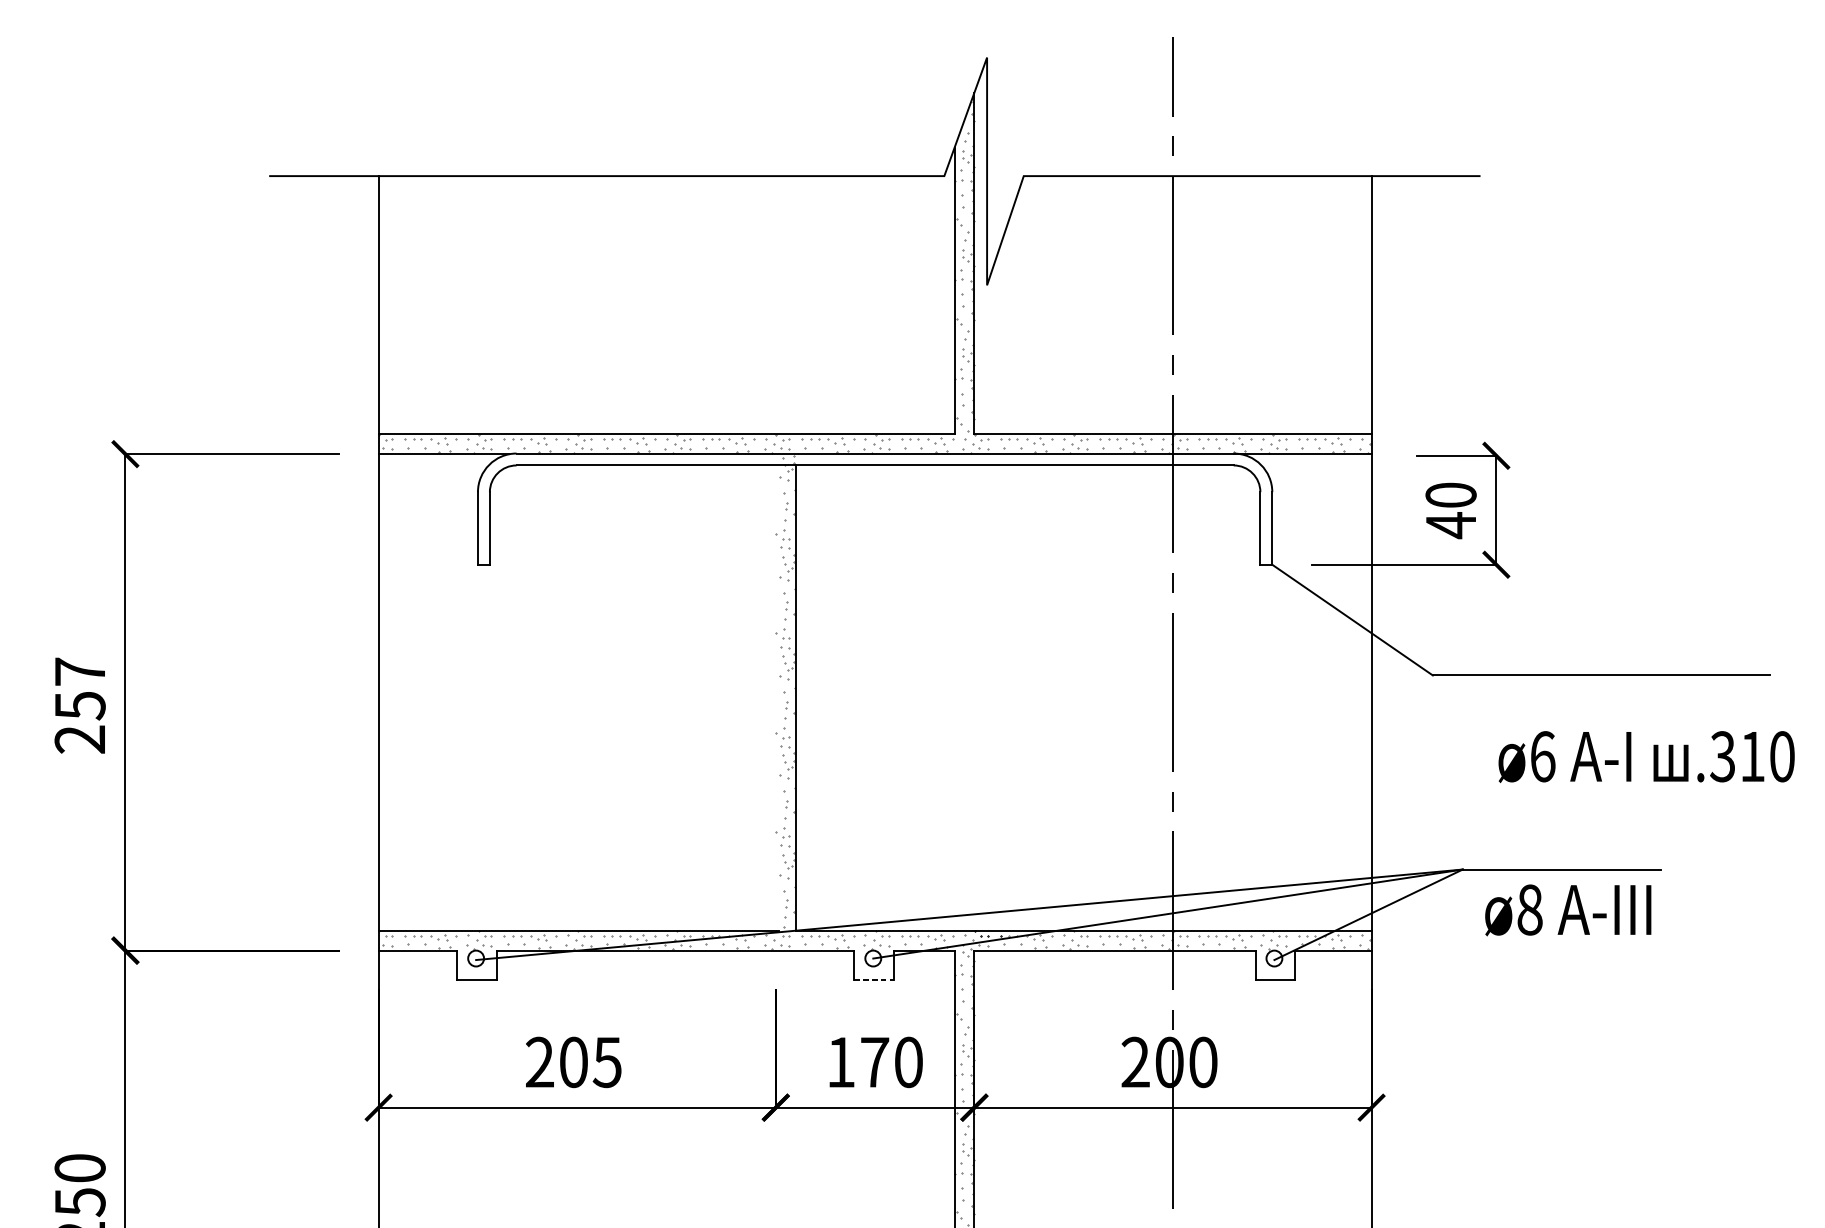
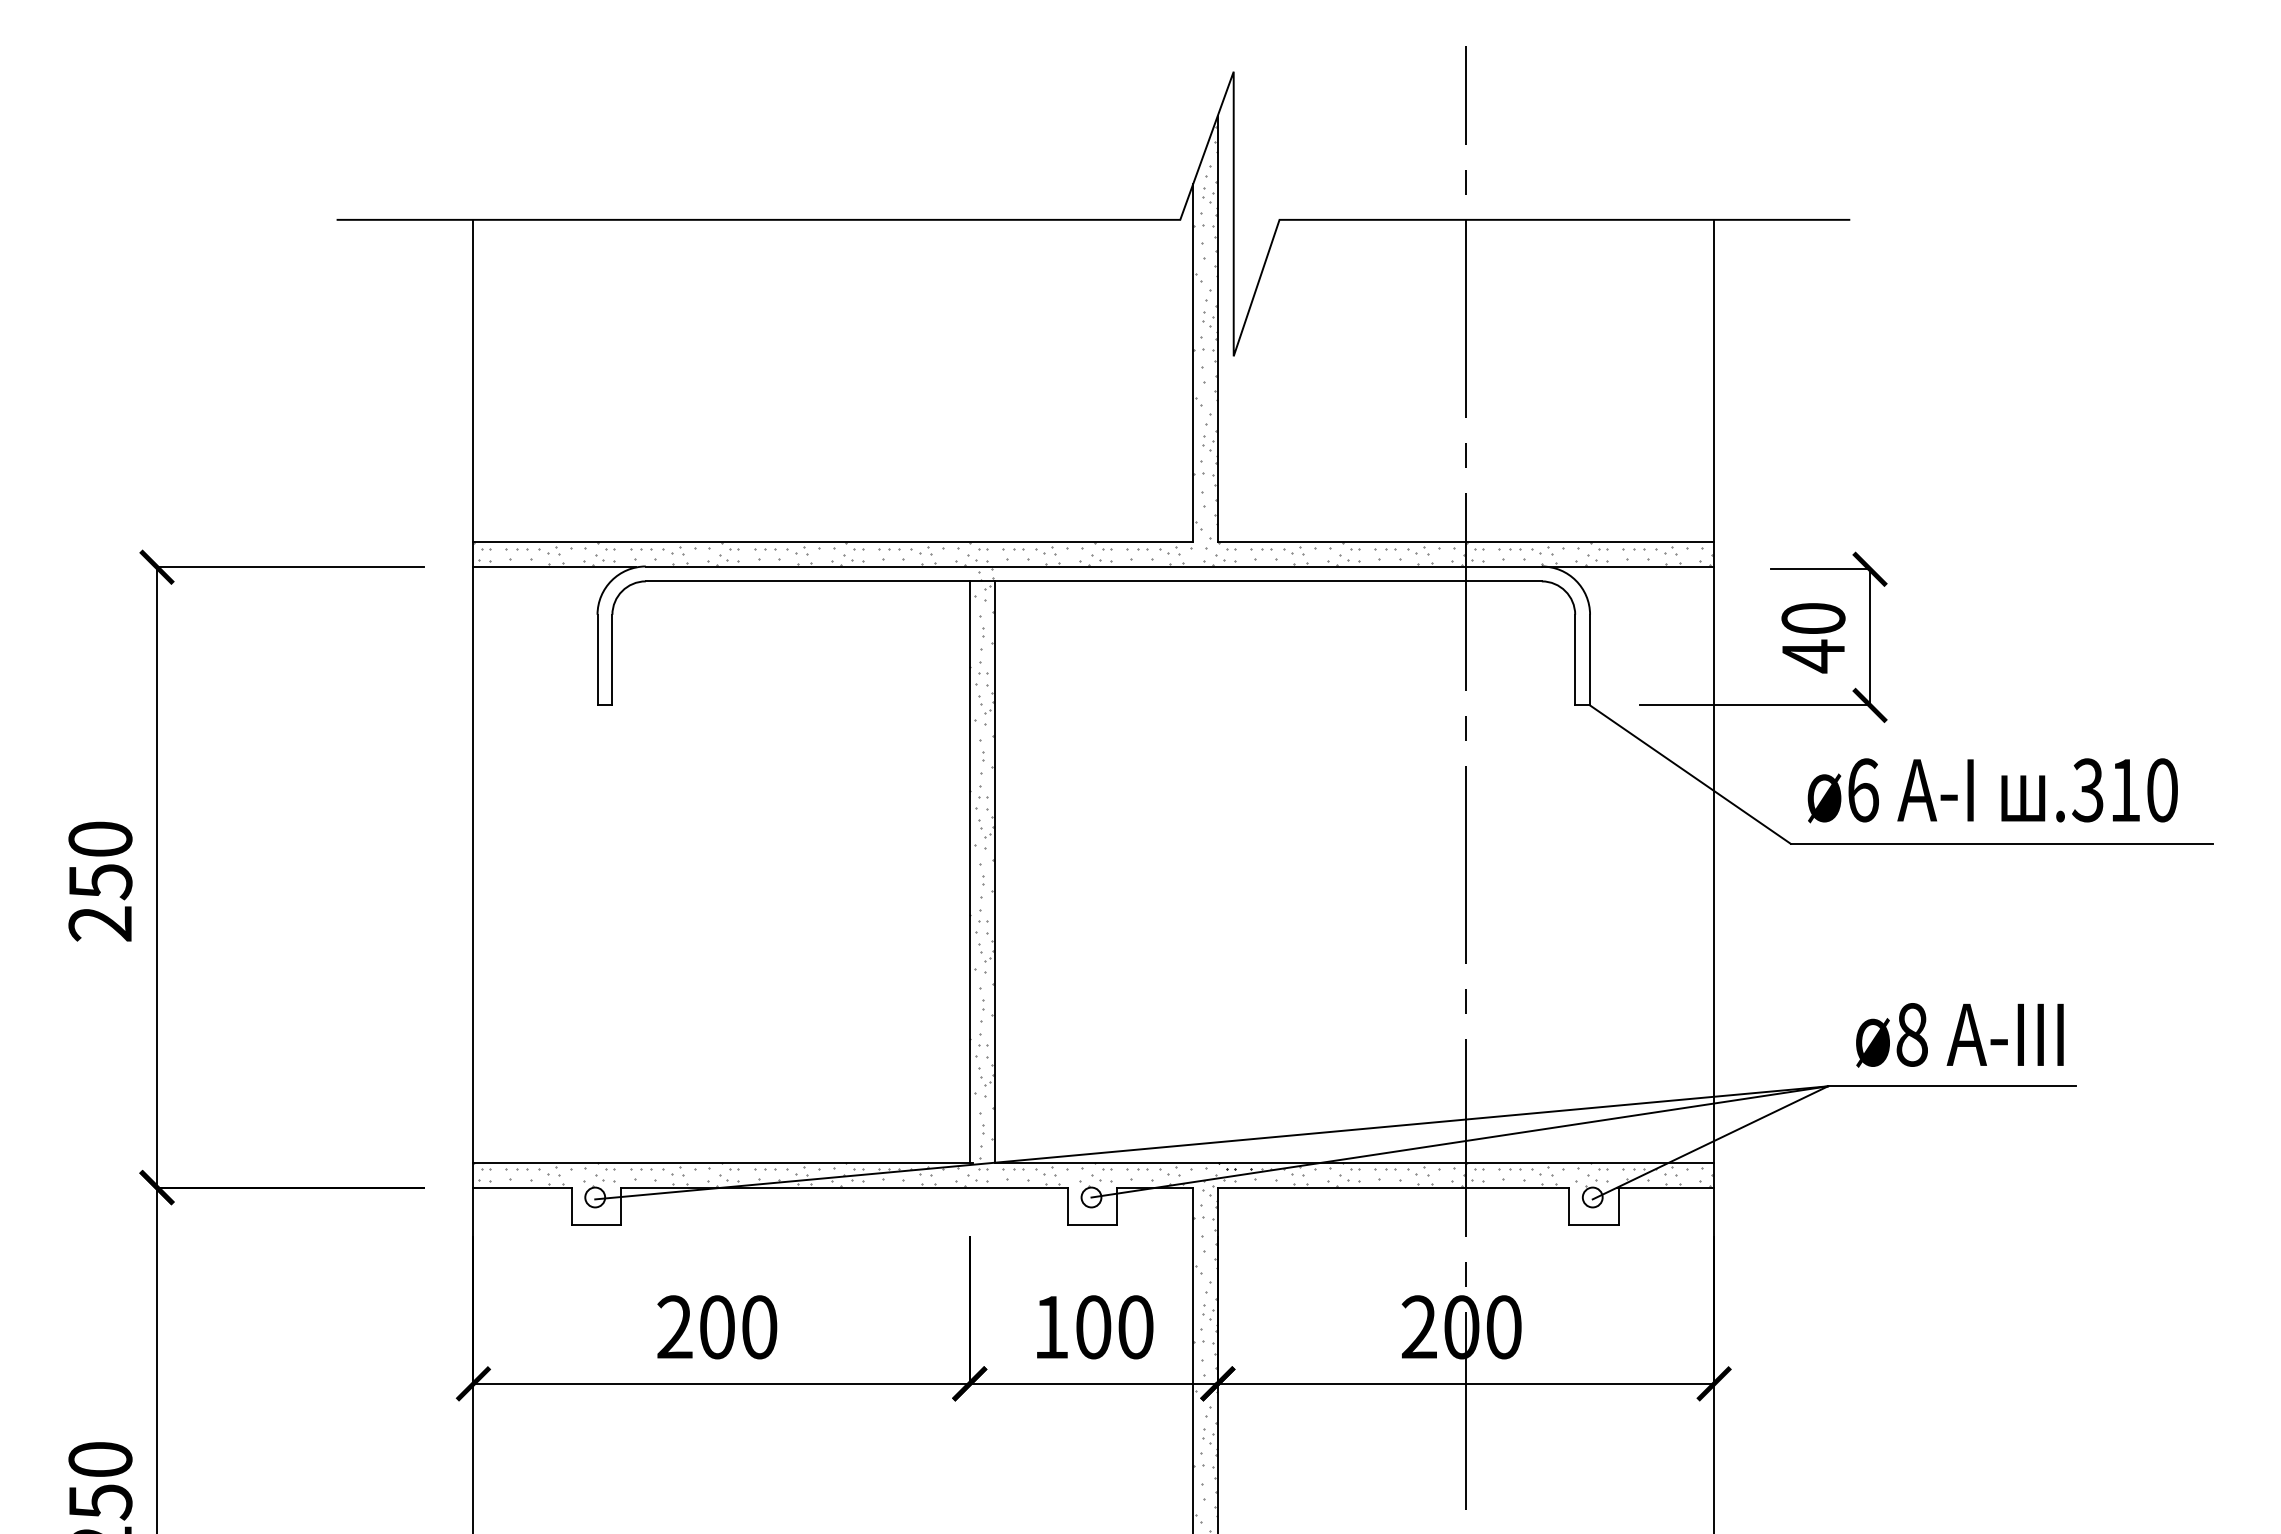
text: (80, 671) -> (100, 838), 257 -> 250
line: (775, 698) -> (969, 872), added
text: (1646, 756) -> (1992, 790), moved
text: (1567, 910) -> (1959, 1035), moved
line: (874, 980) -> (1092, 1224), dashed -> solid
text: (607, 1062) -> (759, 1327), 205 -> 200
text: (874, 1062) -> (1093, 1327), 170 -> 100

